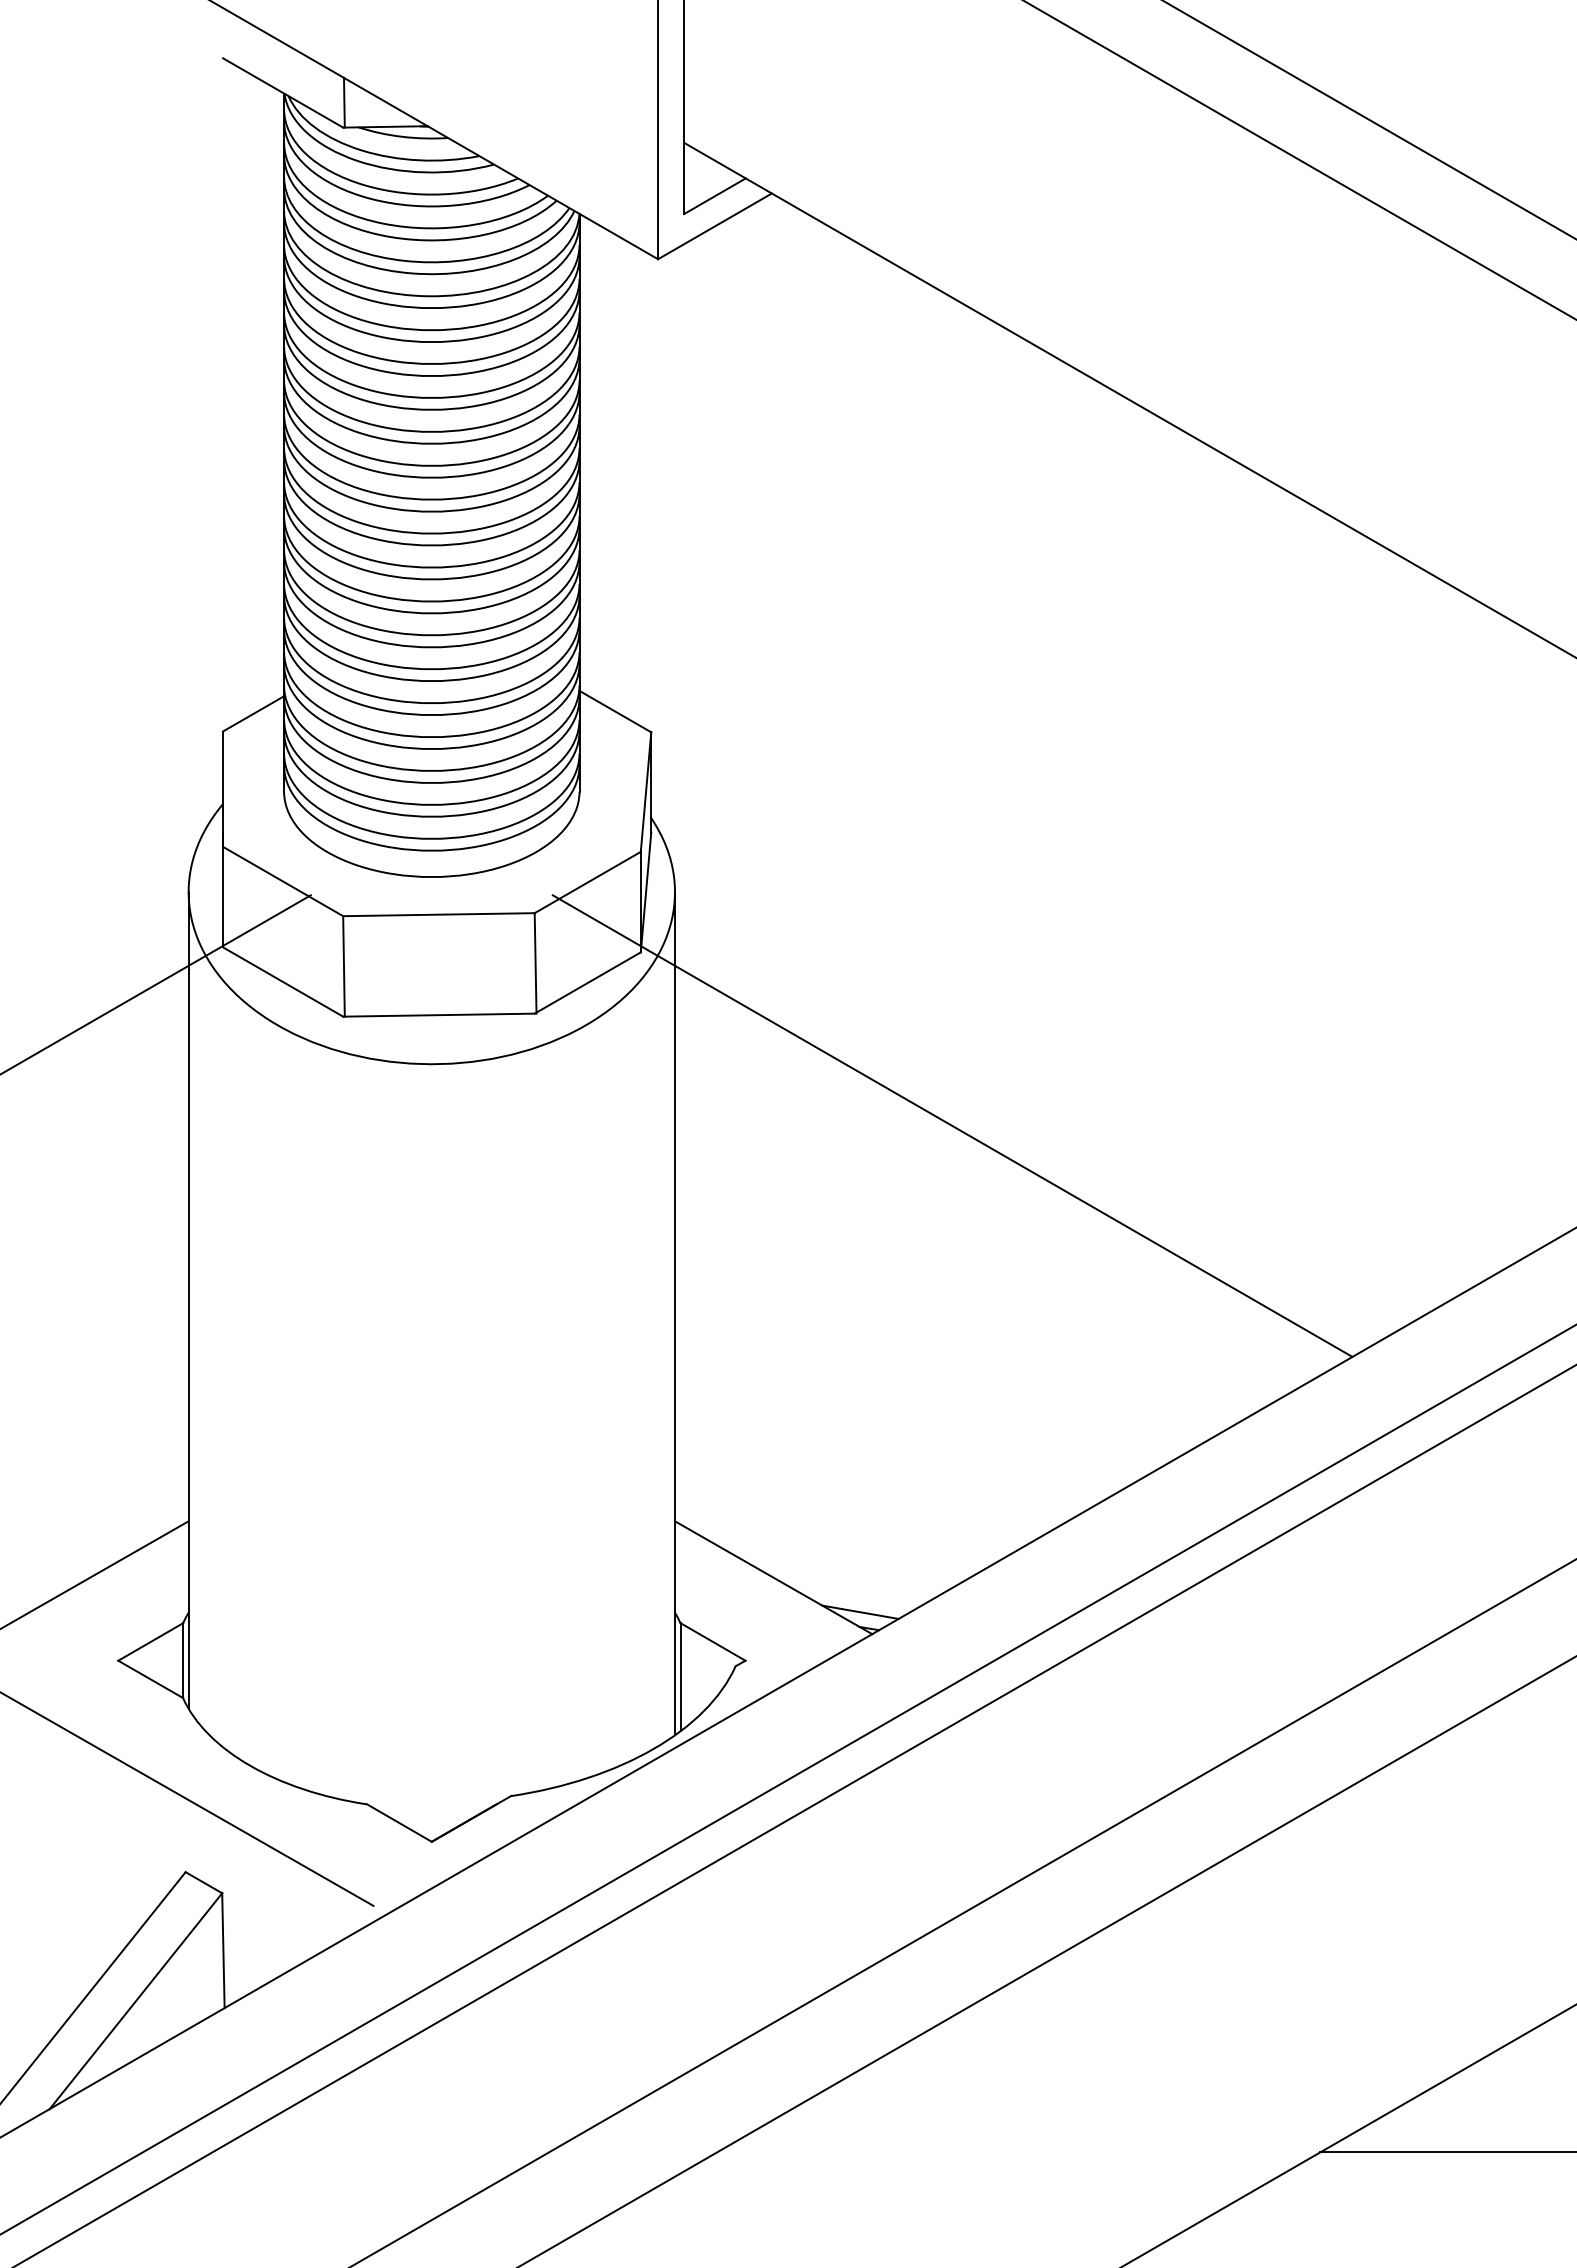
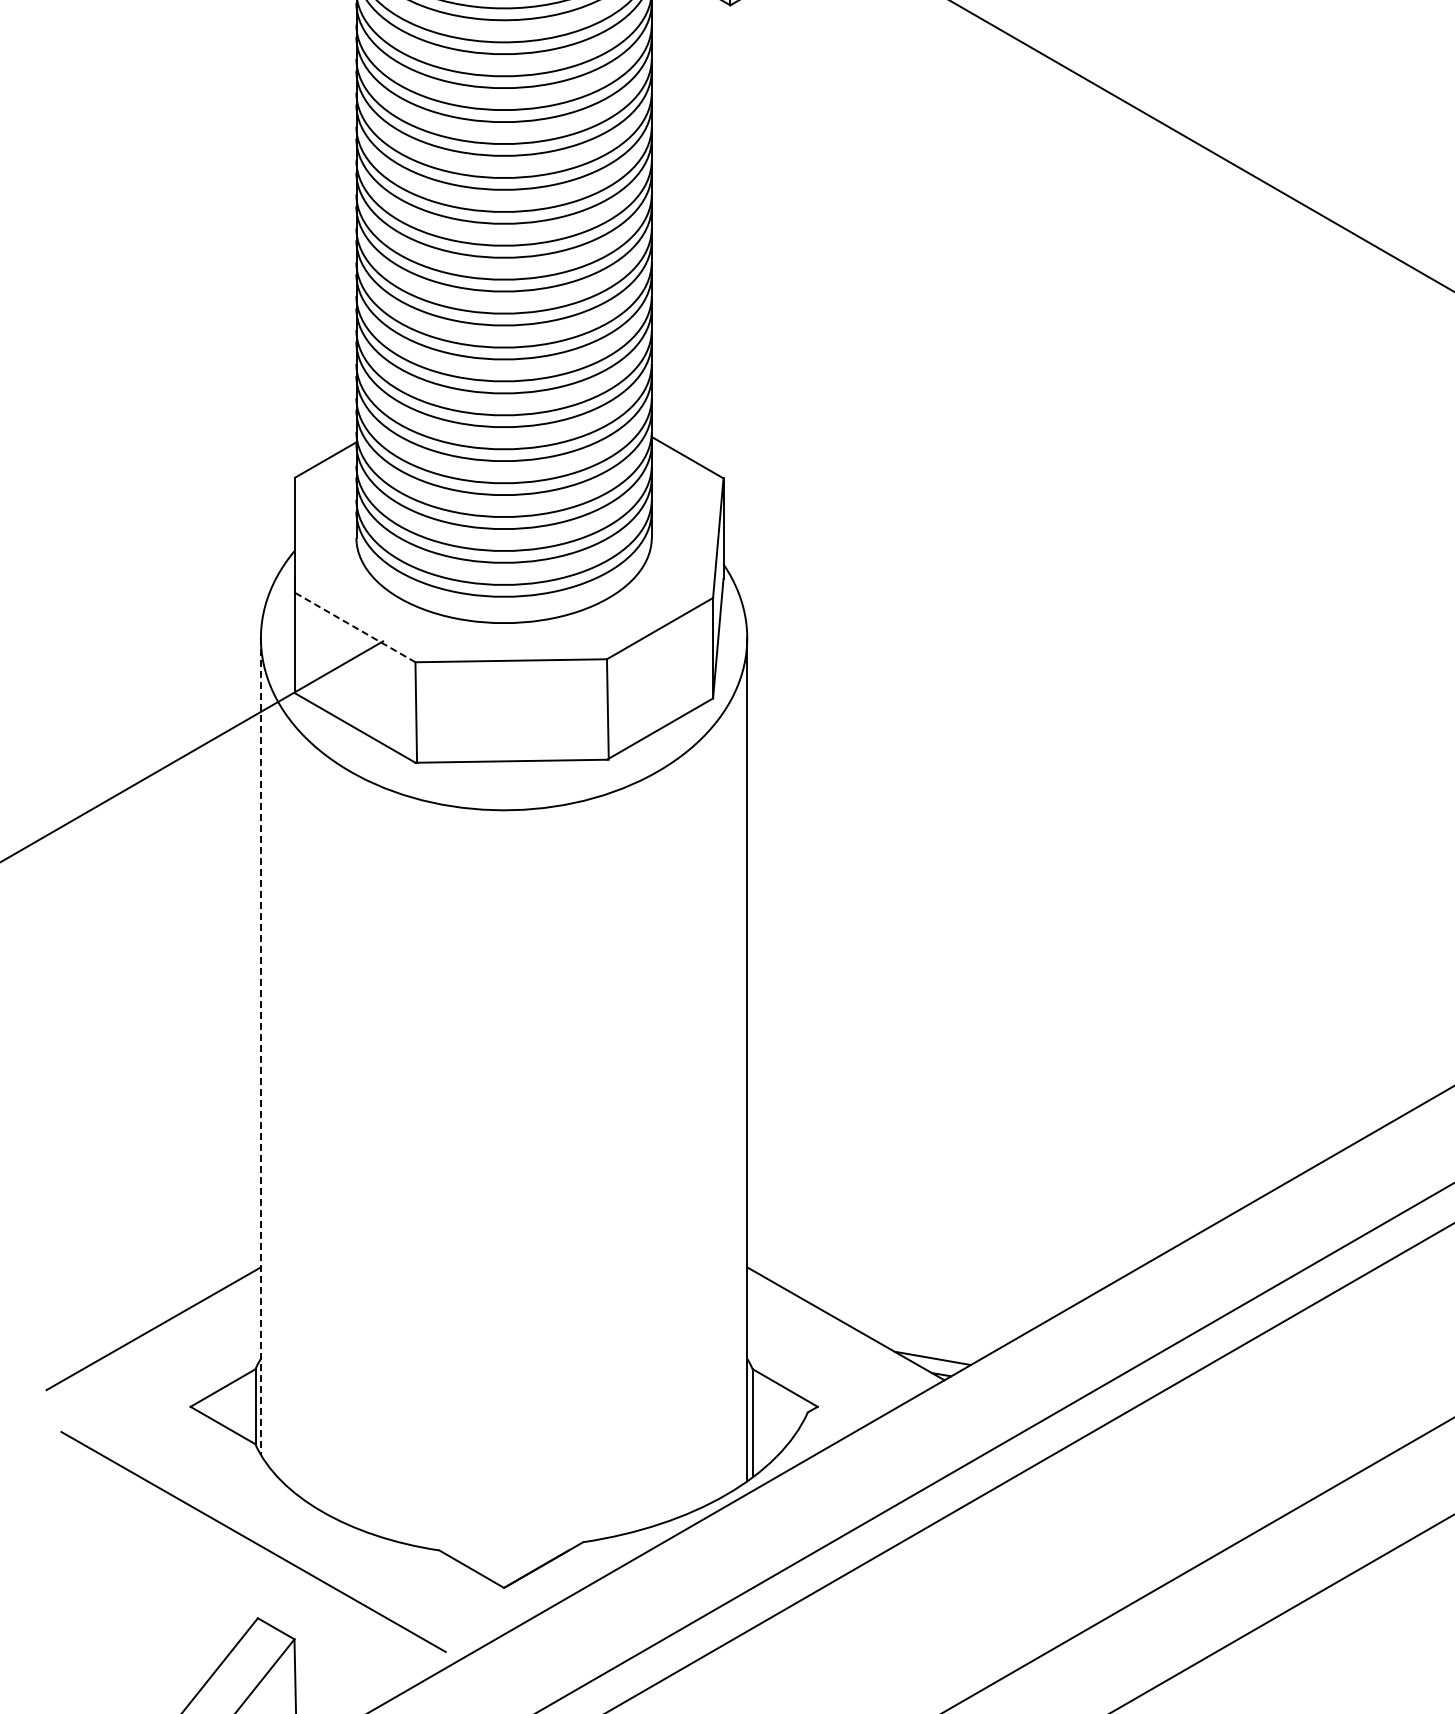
line: (283, 881) -> (355, 627), solid -> dashed
line: (952, 1125) -> (1024, 871), removed
line: (188, 1301) -> (260, 1047), solid -> dashed

